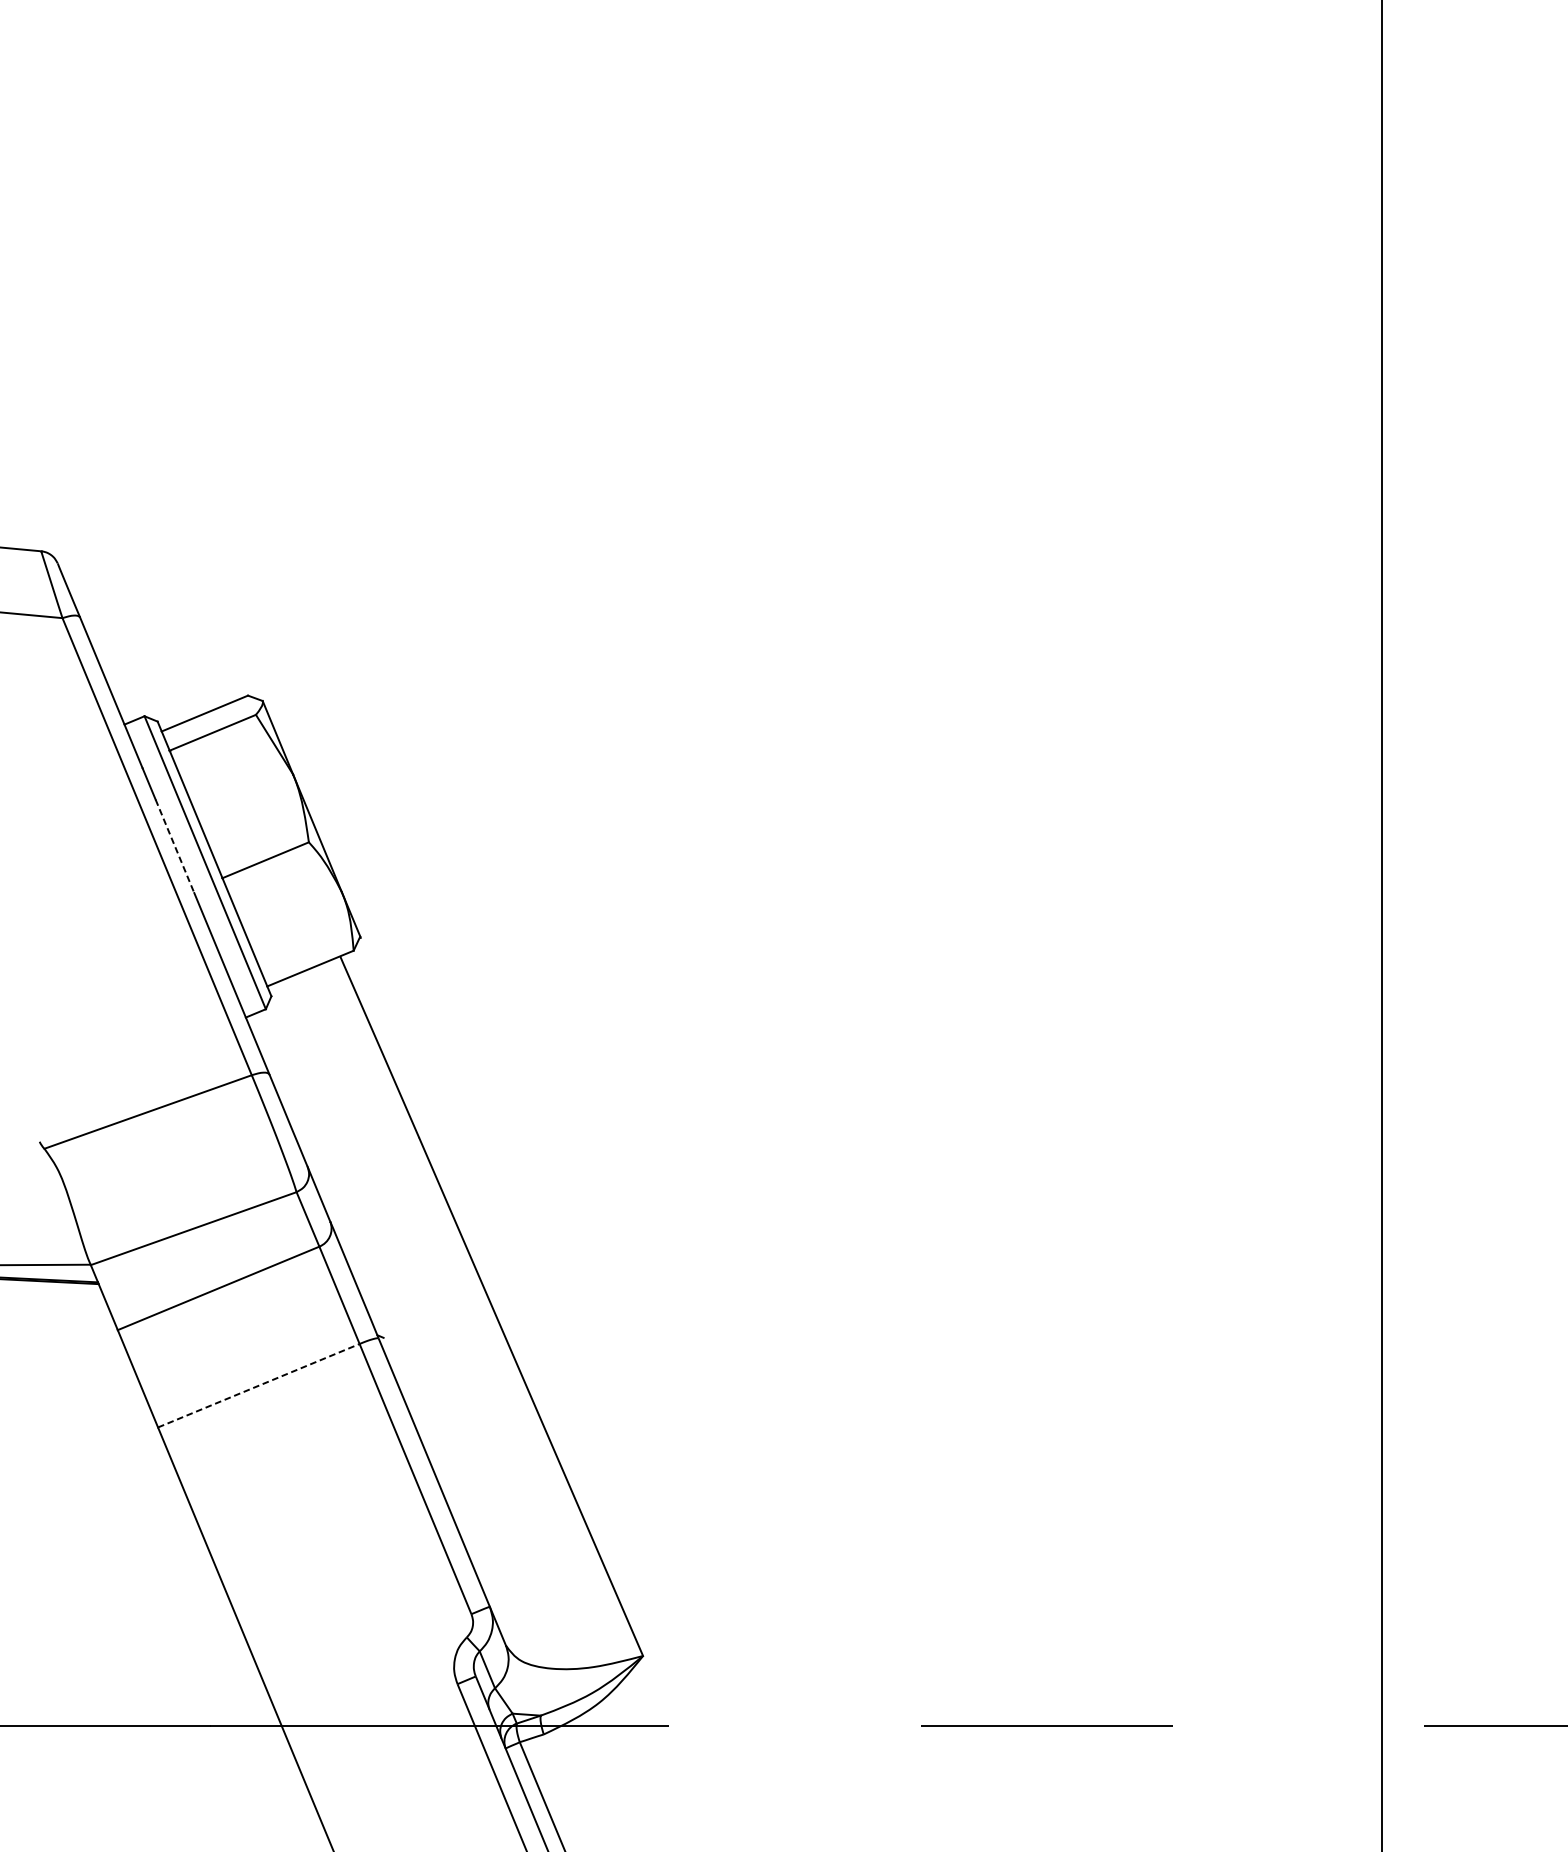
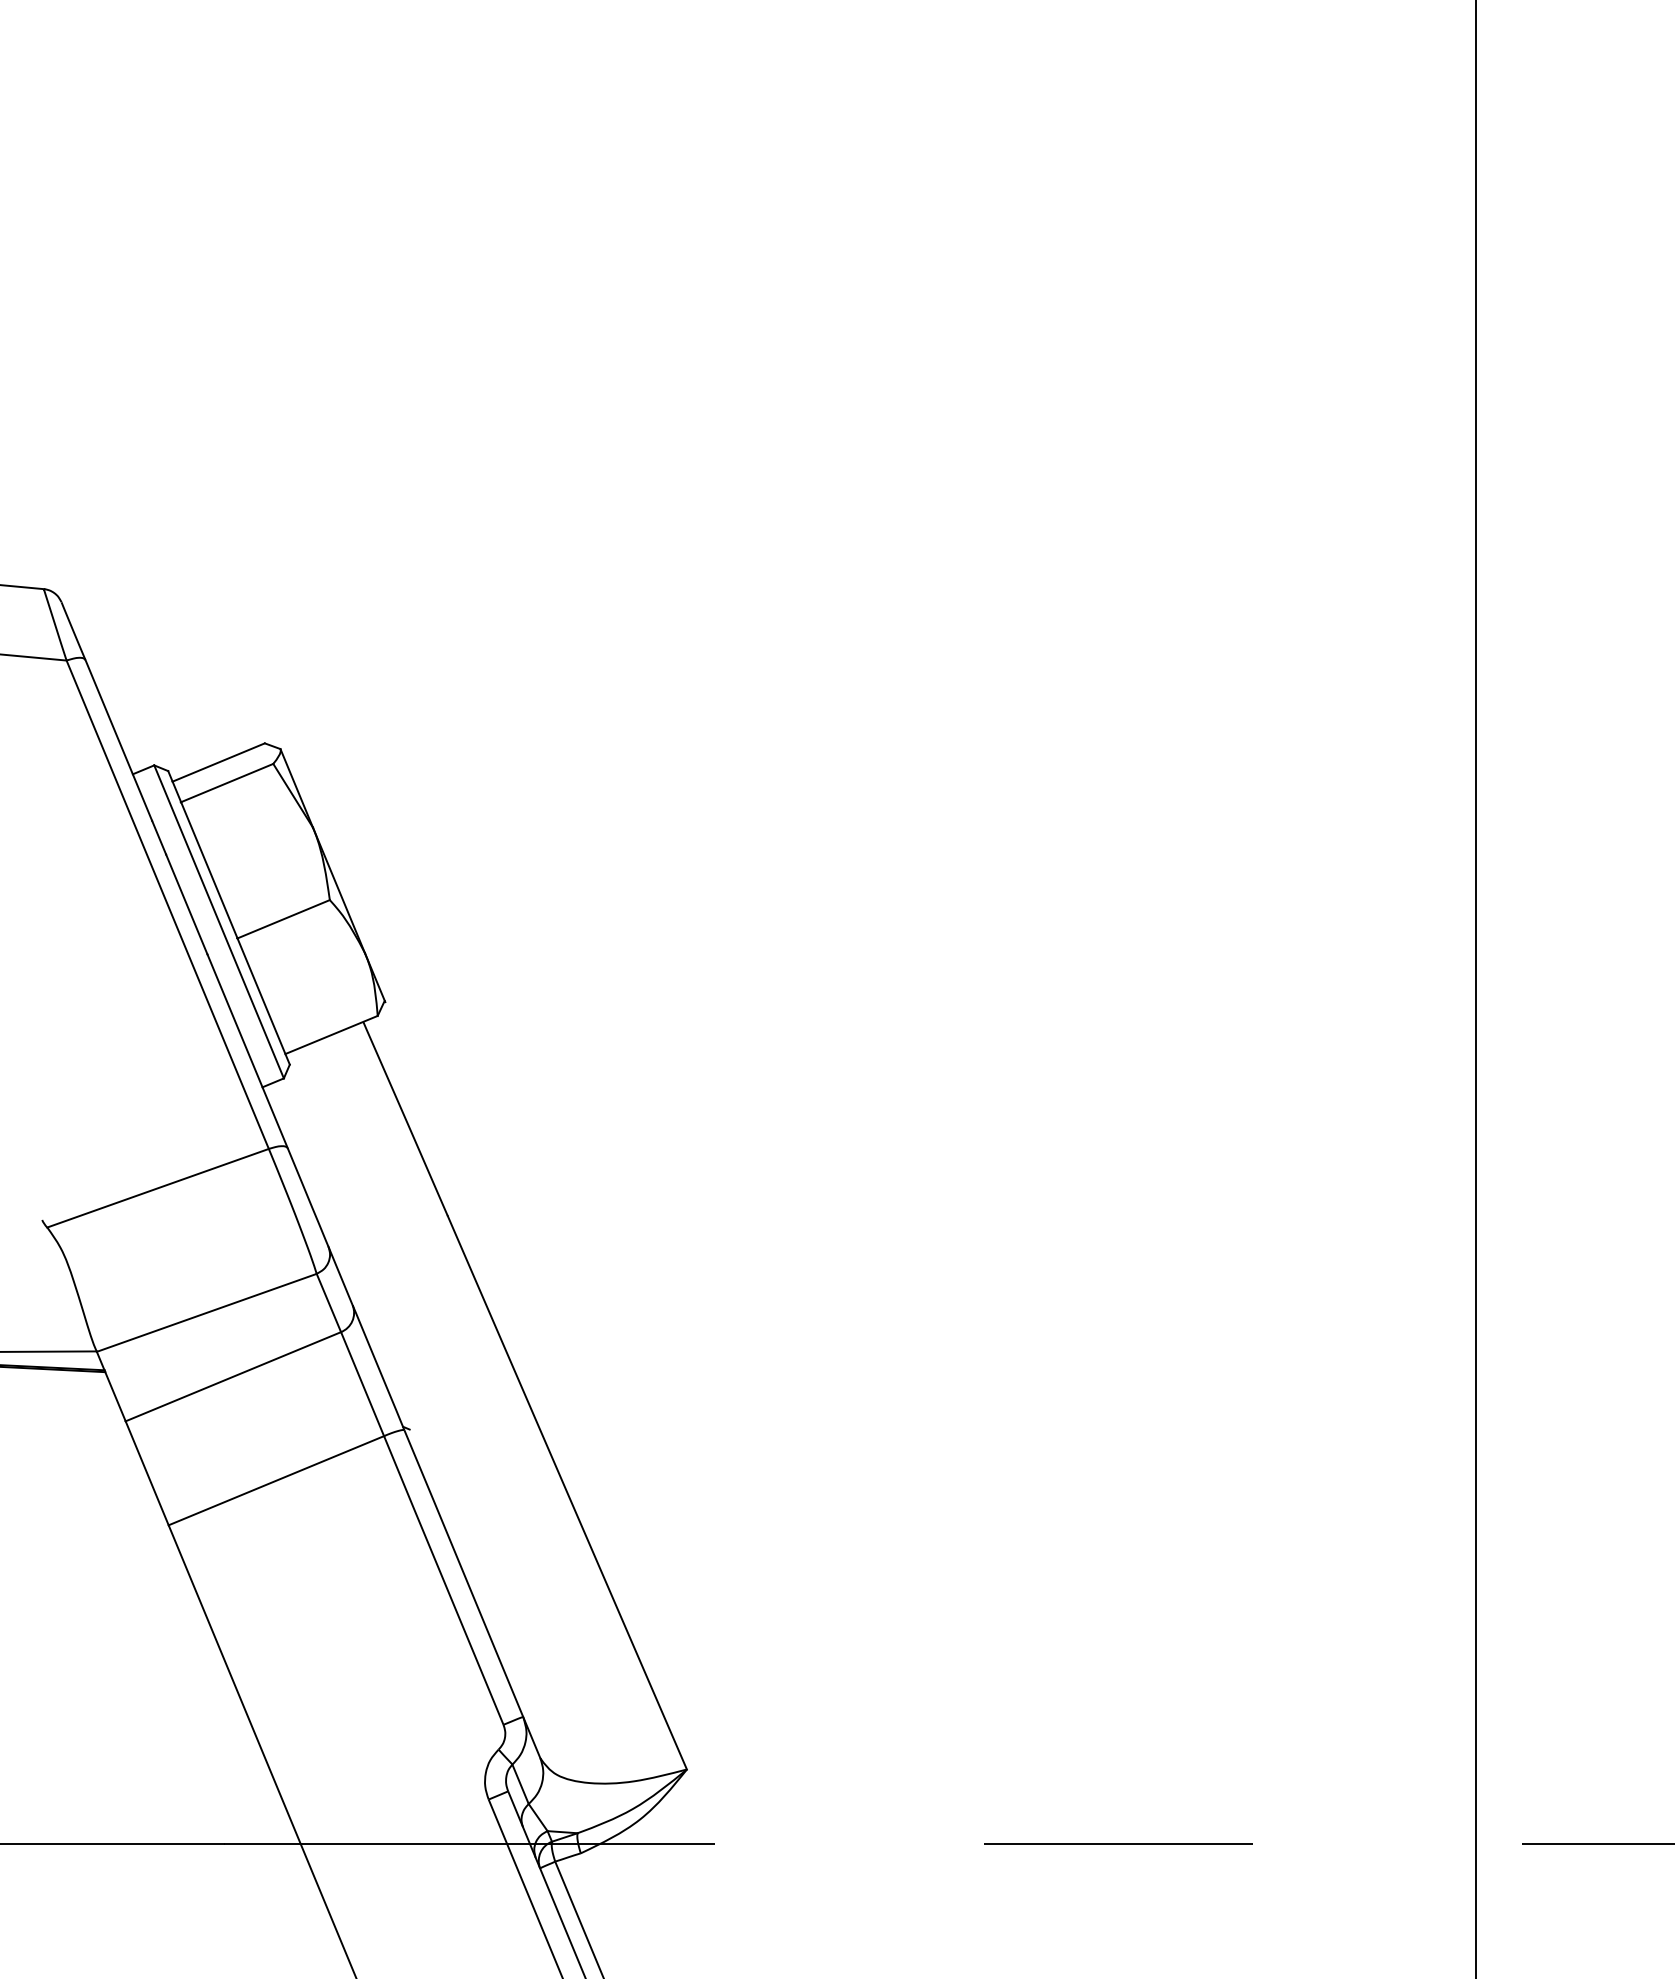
line: (174, 846) -> (186, 904), dashed -> solid
line: (258, 1385) -> (276, 1480), dashed -> solid

